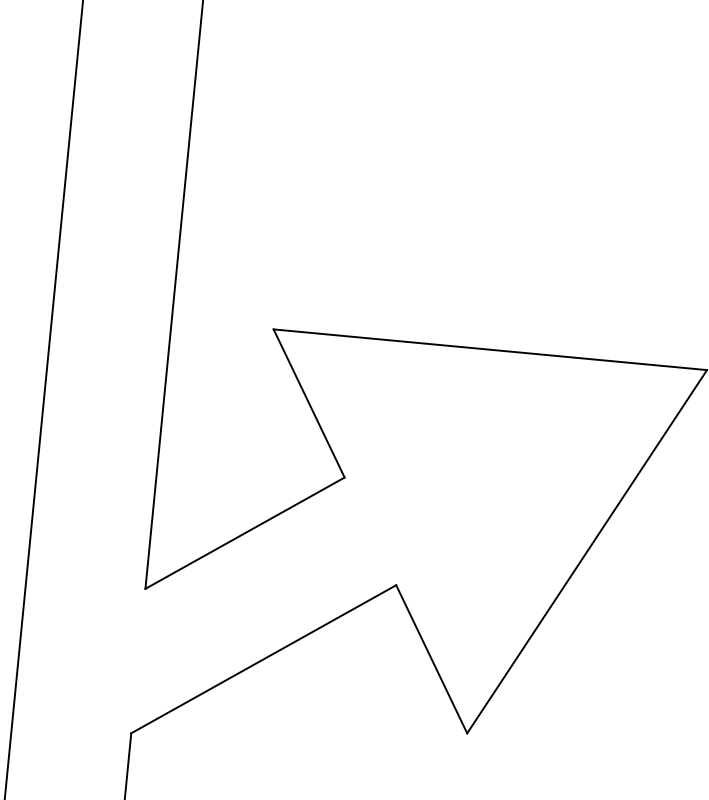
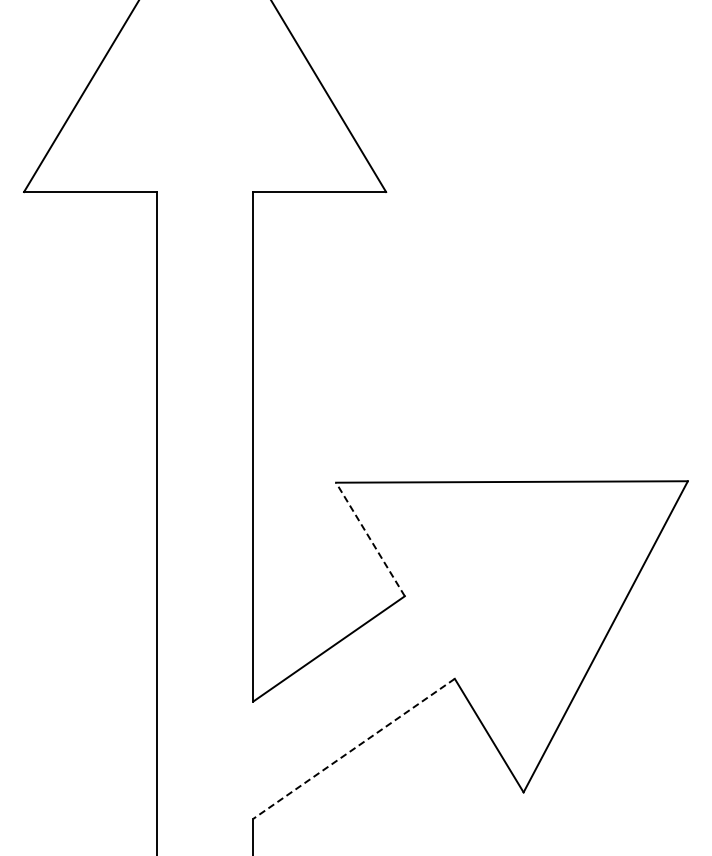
line: (309, 403) -> (370, 539), solid -> dashed
line: (264, 658) -> (354, 748), solid -> dashed

